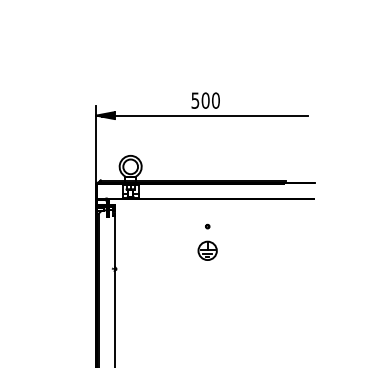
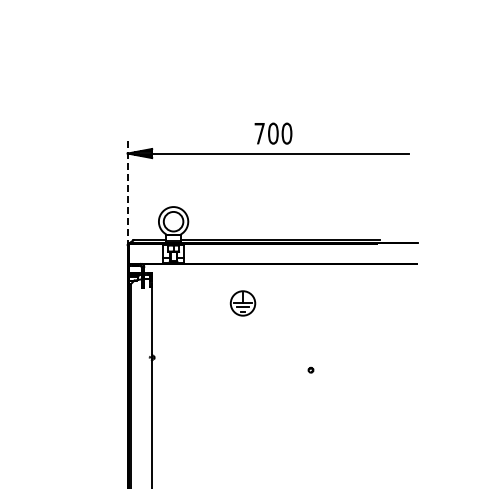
text: (195, 100) -> (259, 133), 500 -> 700
line: (96, 145) -> (127, 193), solid -> dashed
part: (207, 226) -> (310, 369), moved
part: (207, 250) -> (242, 303), moved

